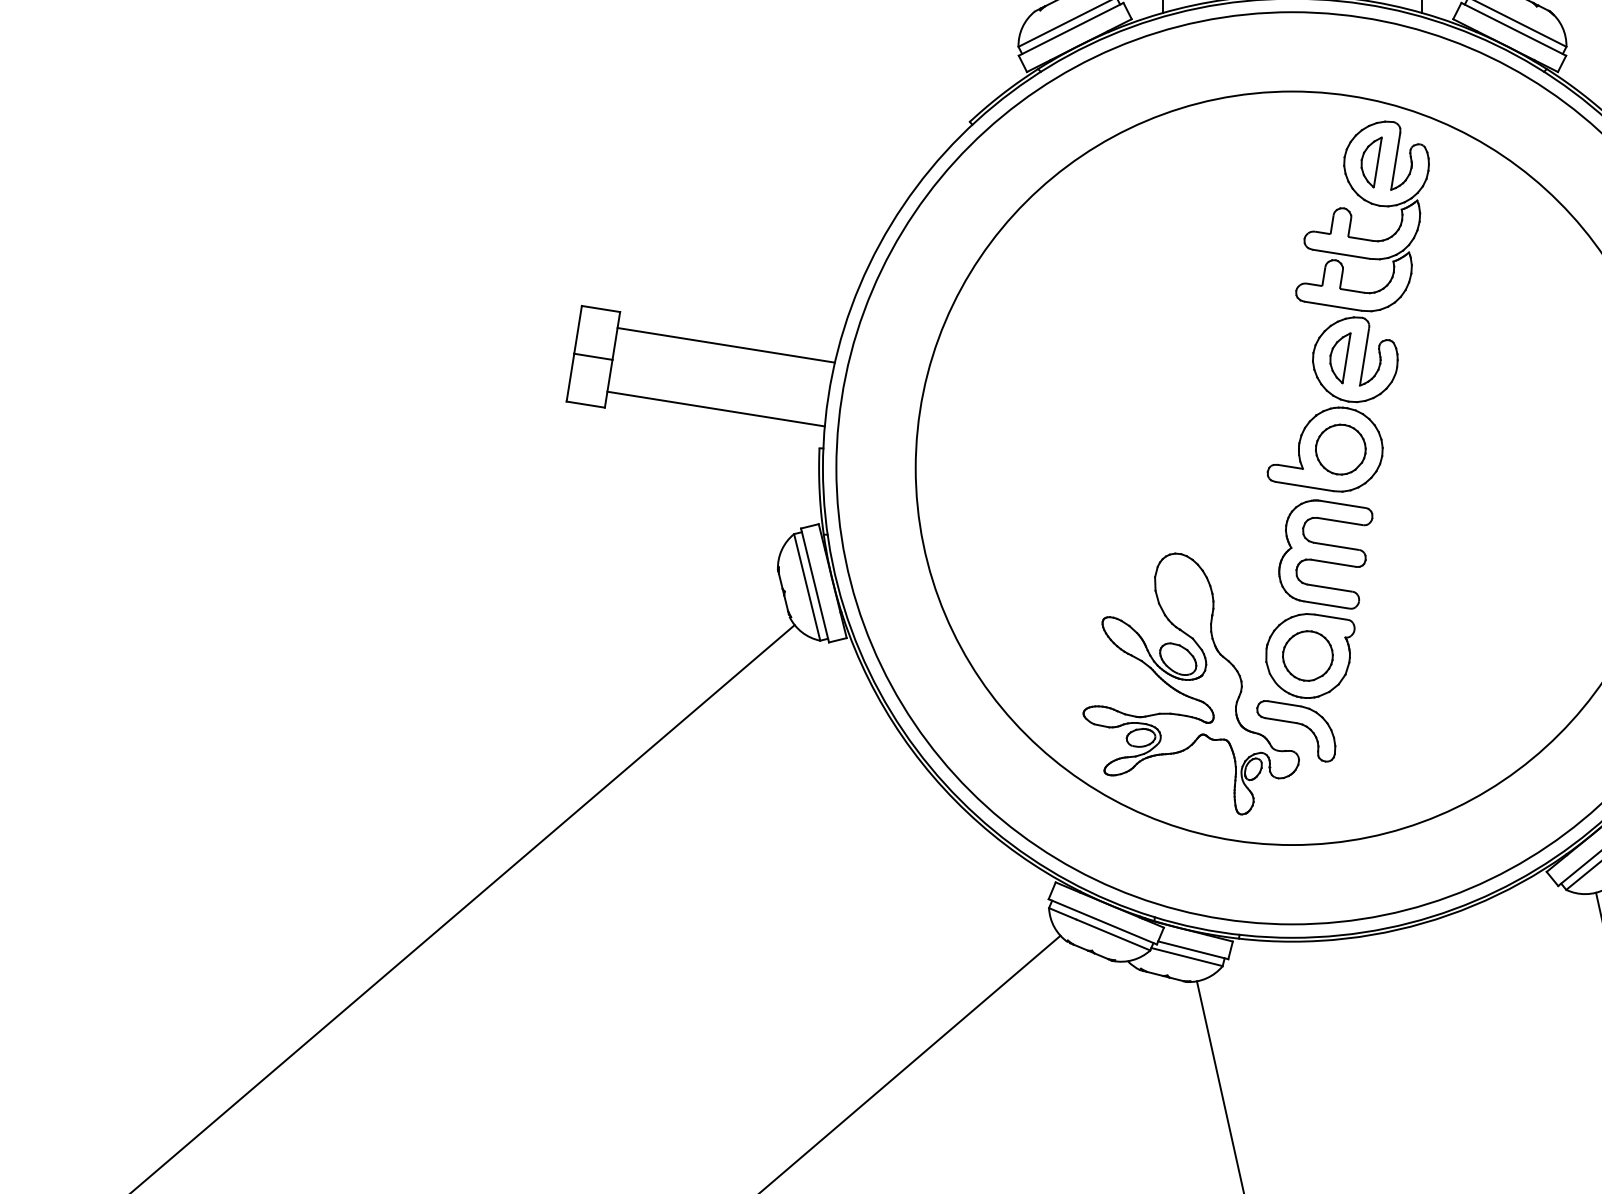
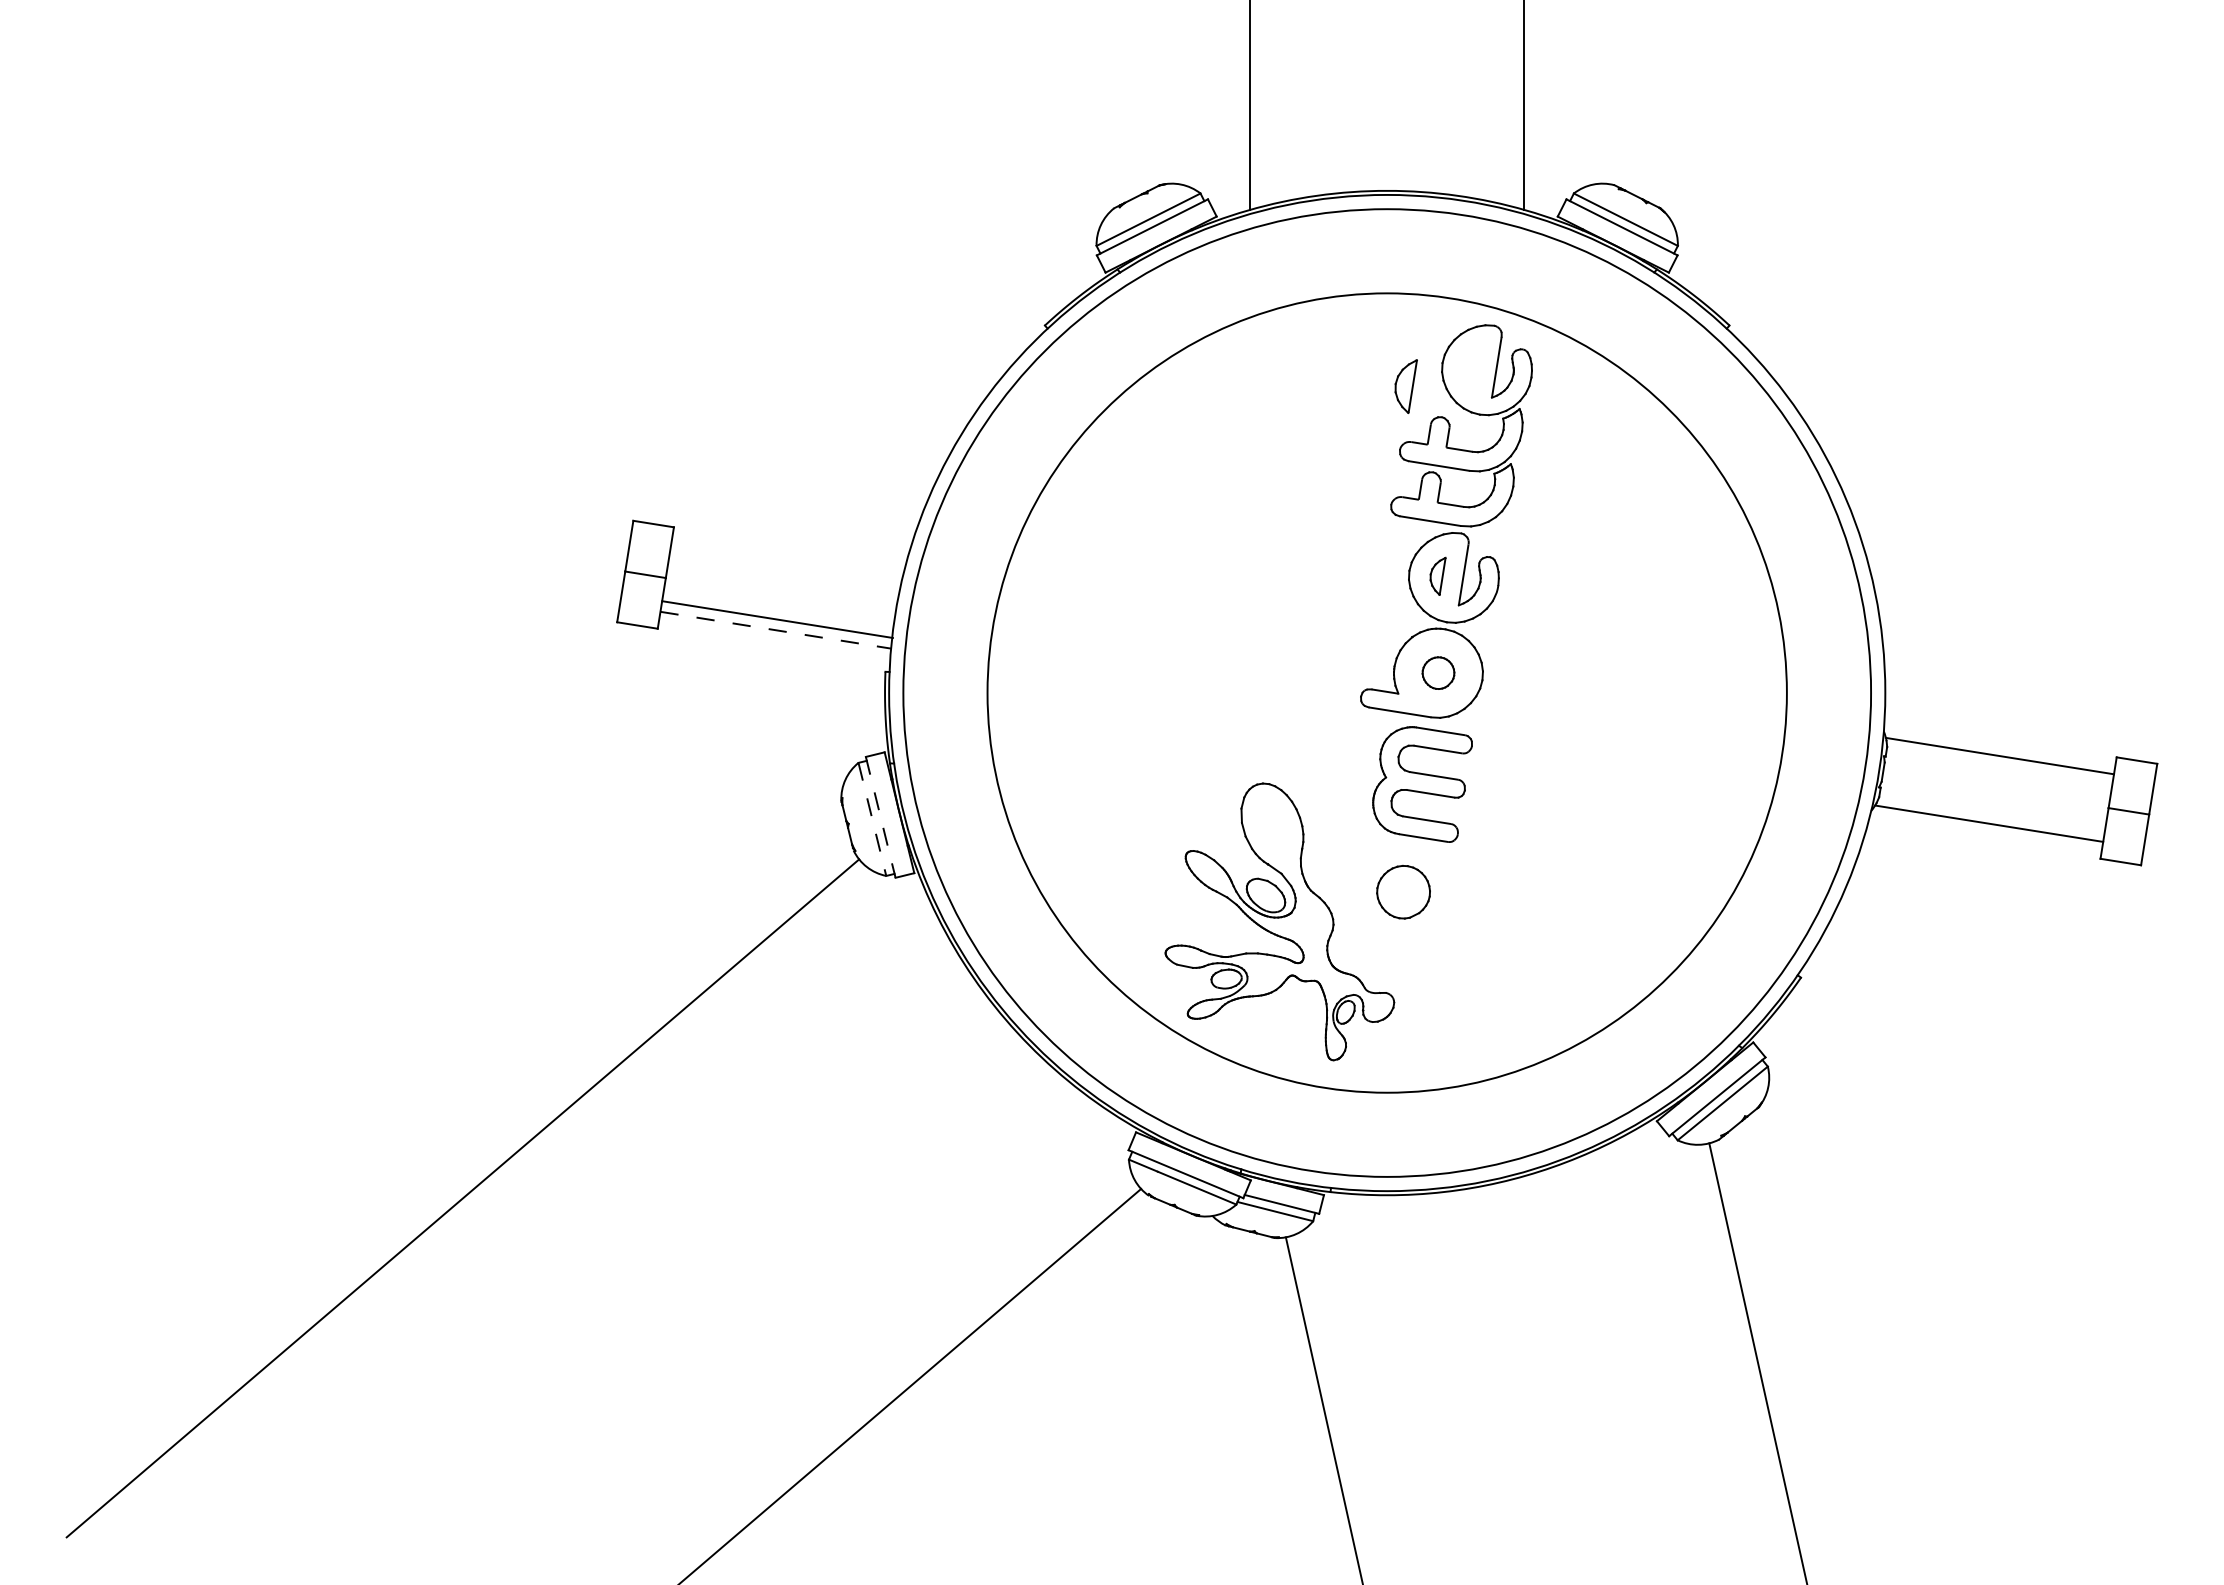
part: (1370, 162) -> (1405, 386), moved
line: (726, 345) -> (777, 619), moved
part: (1339, 358) -> (1437, 576), size x0.7
line: (715, 409) -> (775, 630), solid -> dashed
part: (1340, 448) -> (1438, 672), size x0.6
line: (814, 585) -> (880, 817), solid -> dashed
line: (807, 587) -> (872, 819), solid -> dashed
part: (1304, 687) -> (1400, 925), removed

